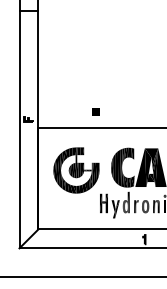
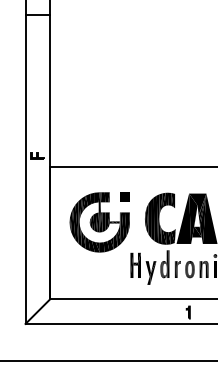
part: (95, 111) -> (124, 196), moved

